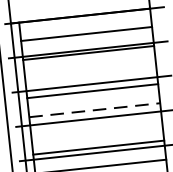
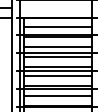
line: (89, 73) -> (57, 47), added
line: (95, 109) -> (58, 66), dashed -> solid
line: (95, 128) -> (57, 76), added

